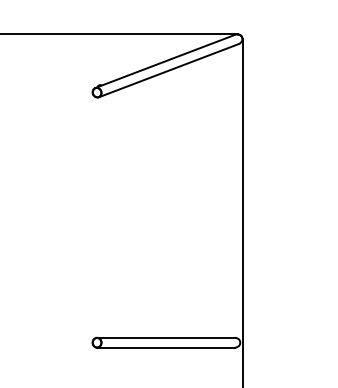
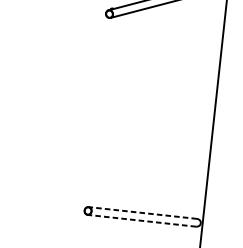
line: (165, 337) -> (142, 212), solid -> dashed
line: (165, 347) -> (141, 220), solid -> dashed

